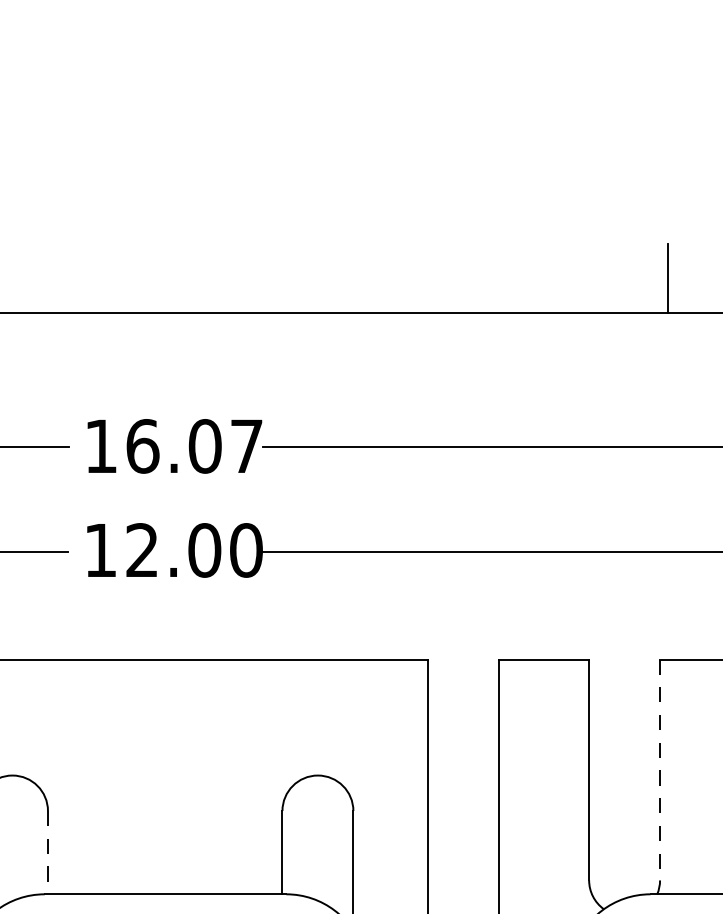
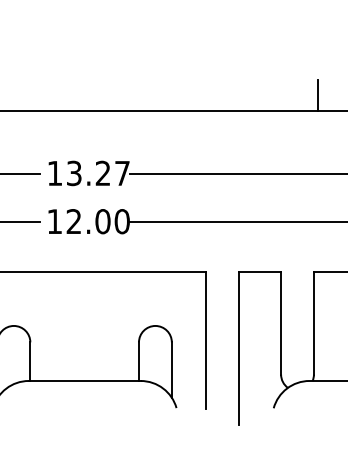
text: (173, 446) -> (88, 173), 16.07 -> 13.27
line: (659, 770) -> (313, 323), dashed -> solid
line: (48, 854) -> (30, 362), dashed -> solid

